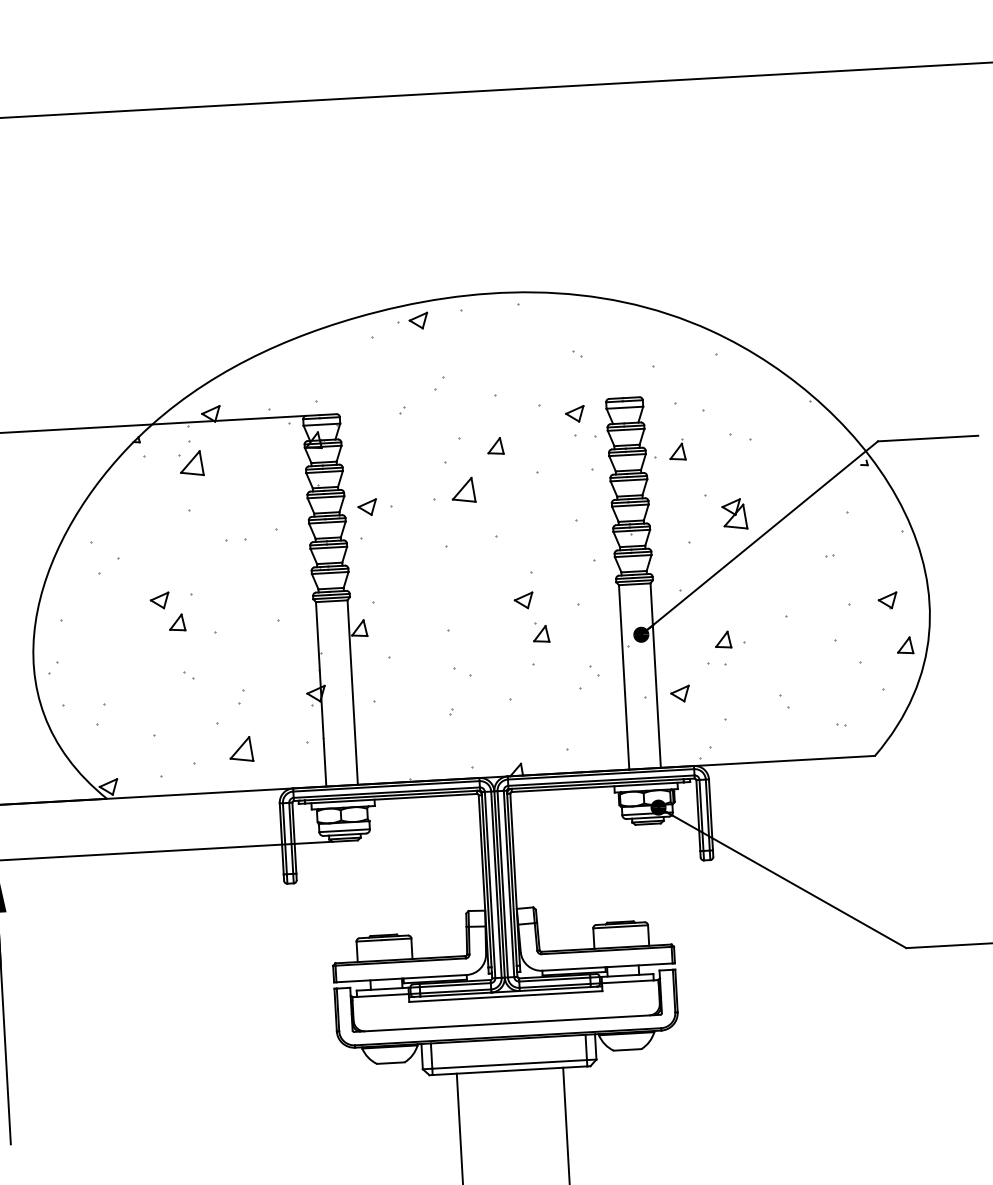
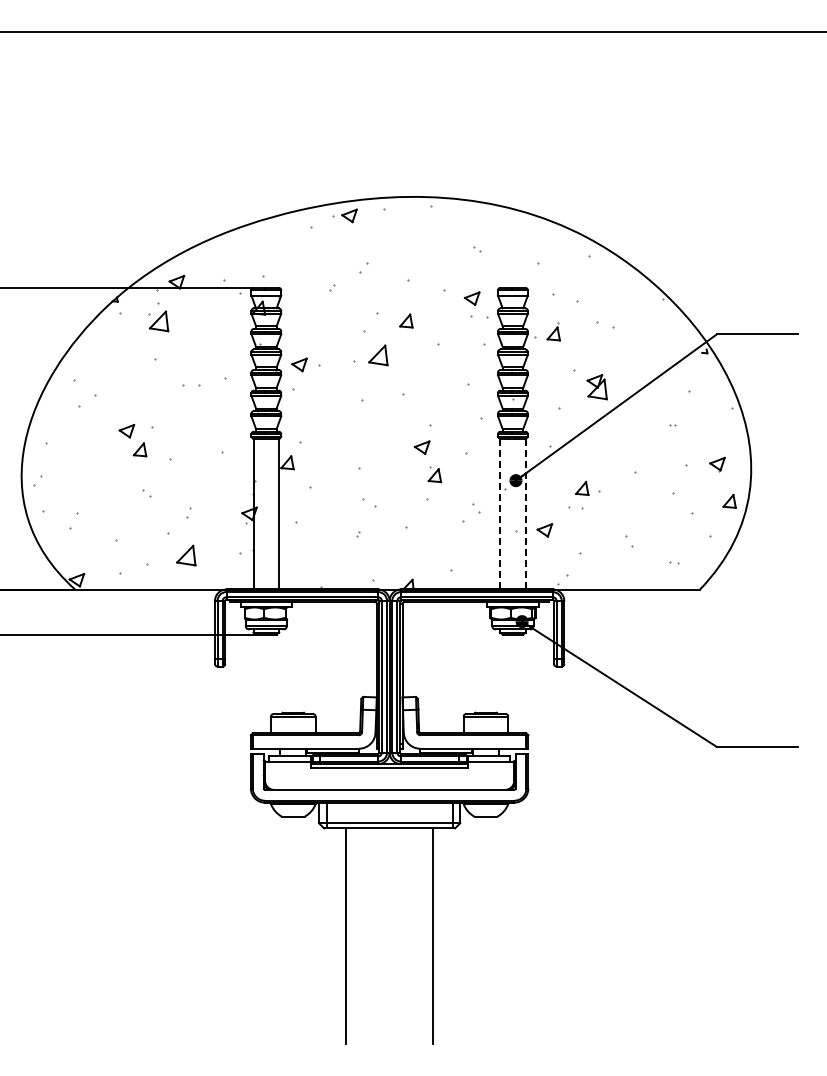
line: (655, 674) -> (525, 513), solid -> dashed
line: (624, 677) -> (500, 514), solid -> dashed

